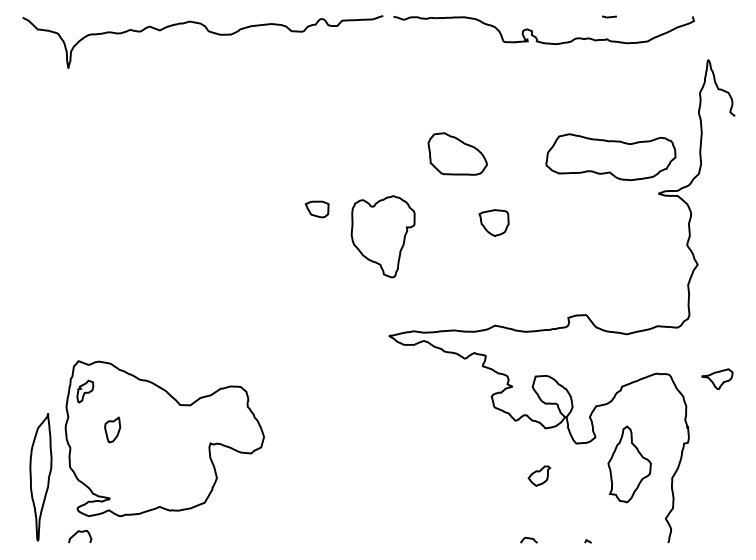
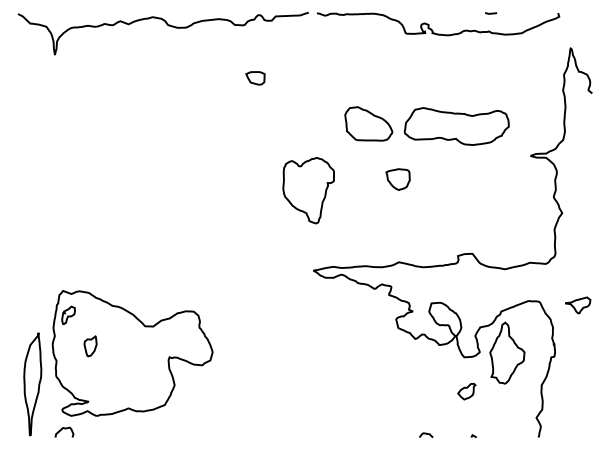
part: (610, 157) -> (456, 126), moved
part: (316, 209) -> (254, 78), moved
part: (629, 464) -> (507, 353), moved
part: (539, 475) -> (466, 391), moved

